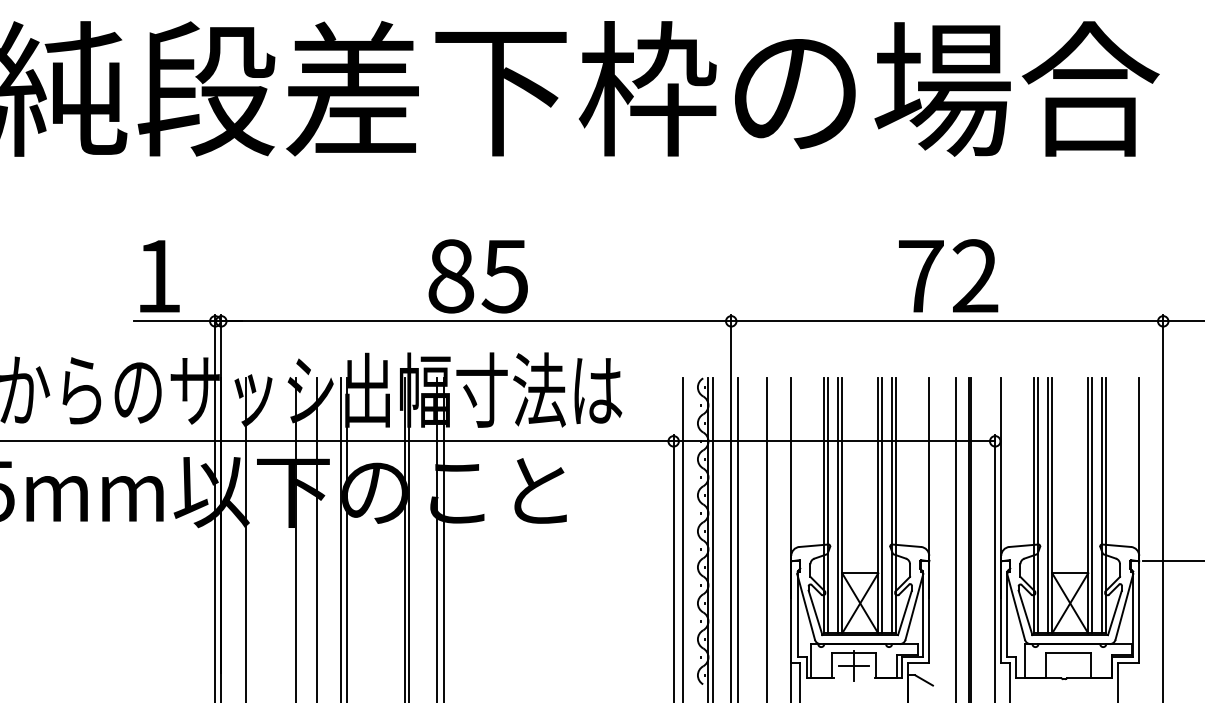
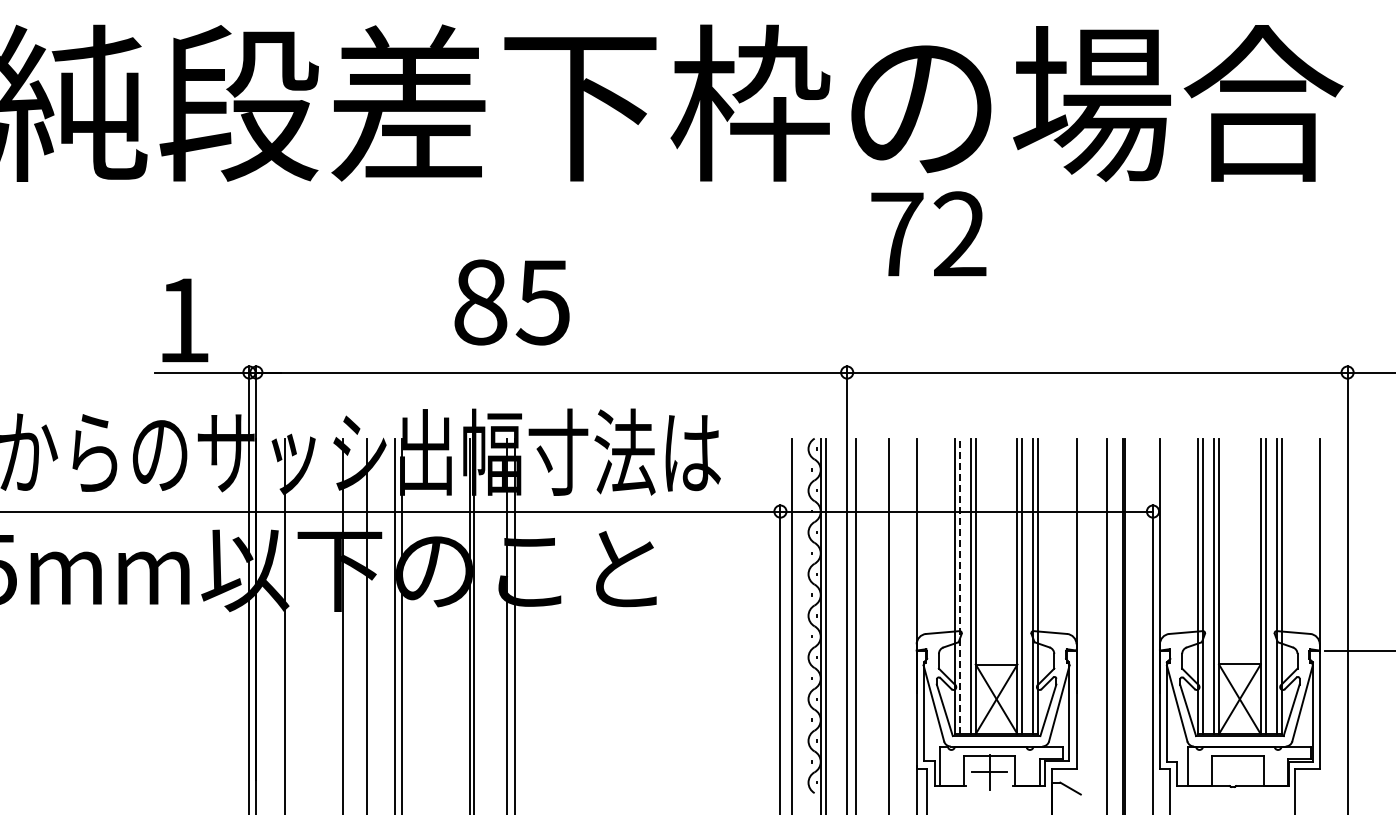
text: (948, 275) -> (928, 233), moved
text: (477, 276) -> (511, 302), moved
line: (828, 506) -> (959, 586), solid -> dashed

